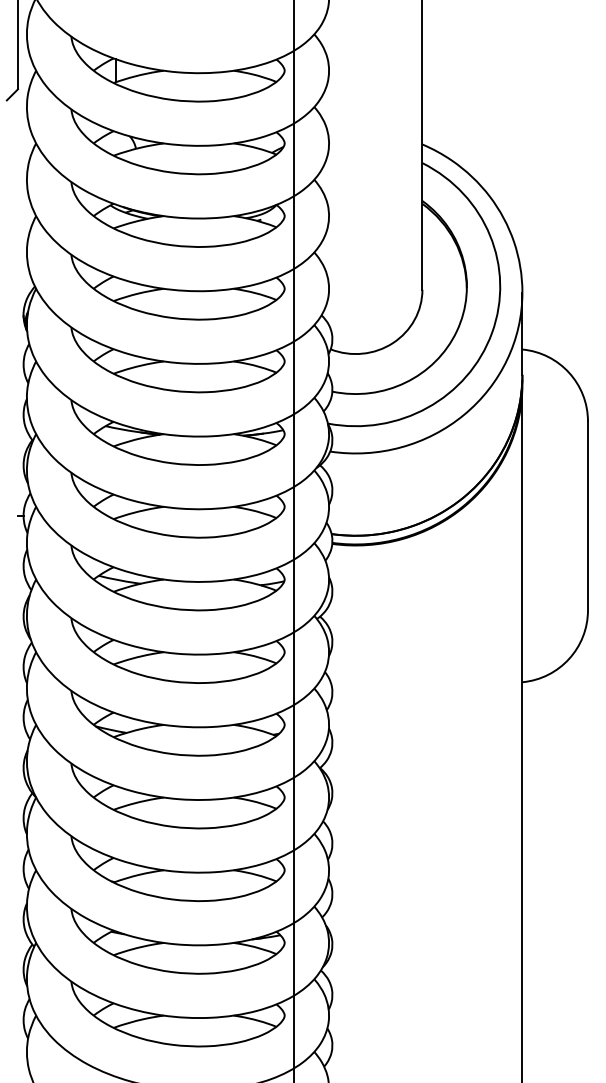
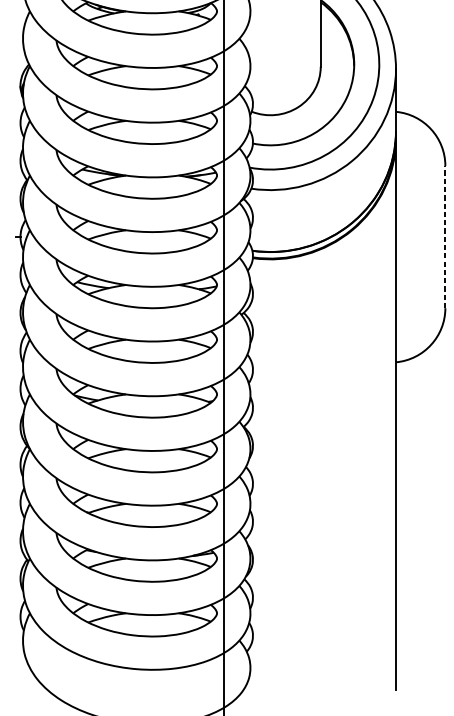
line: (587, 515) -> (445, 236), solid -> dashed

